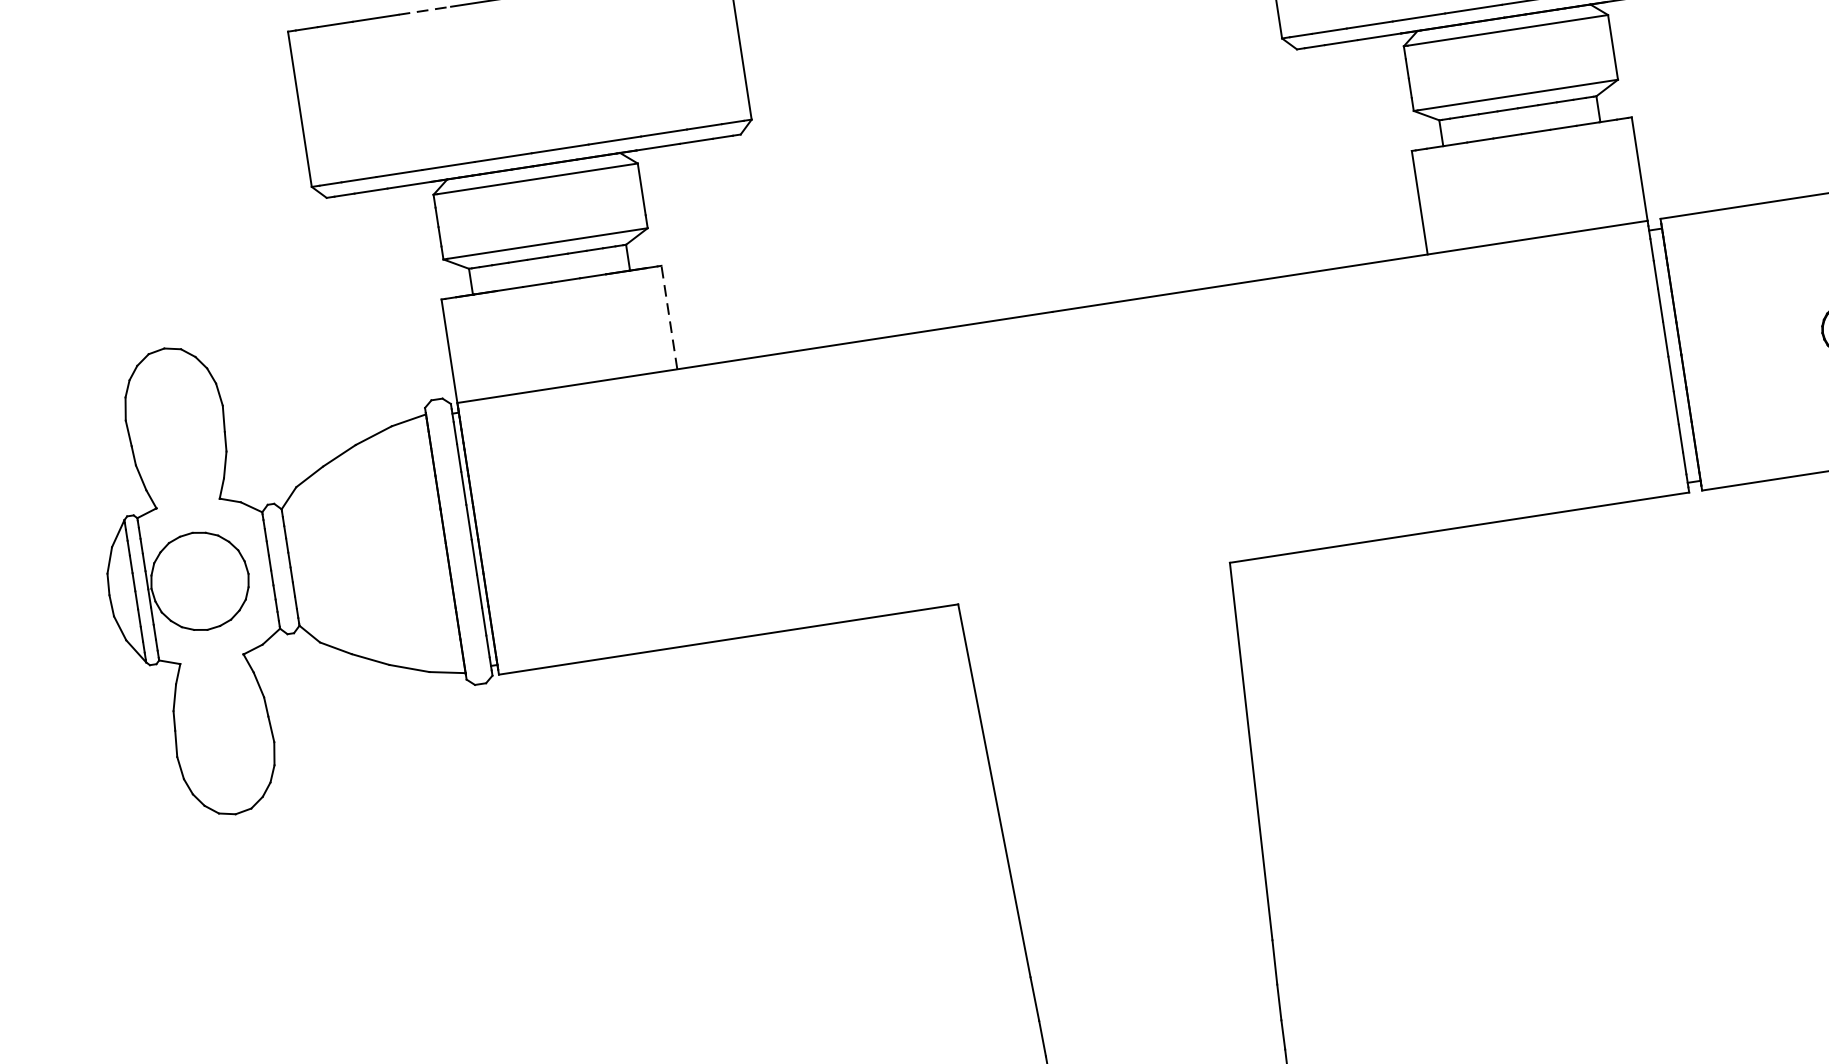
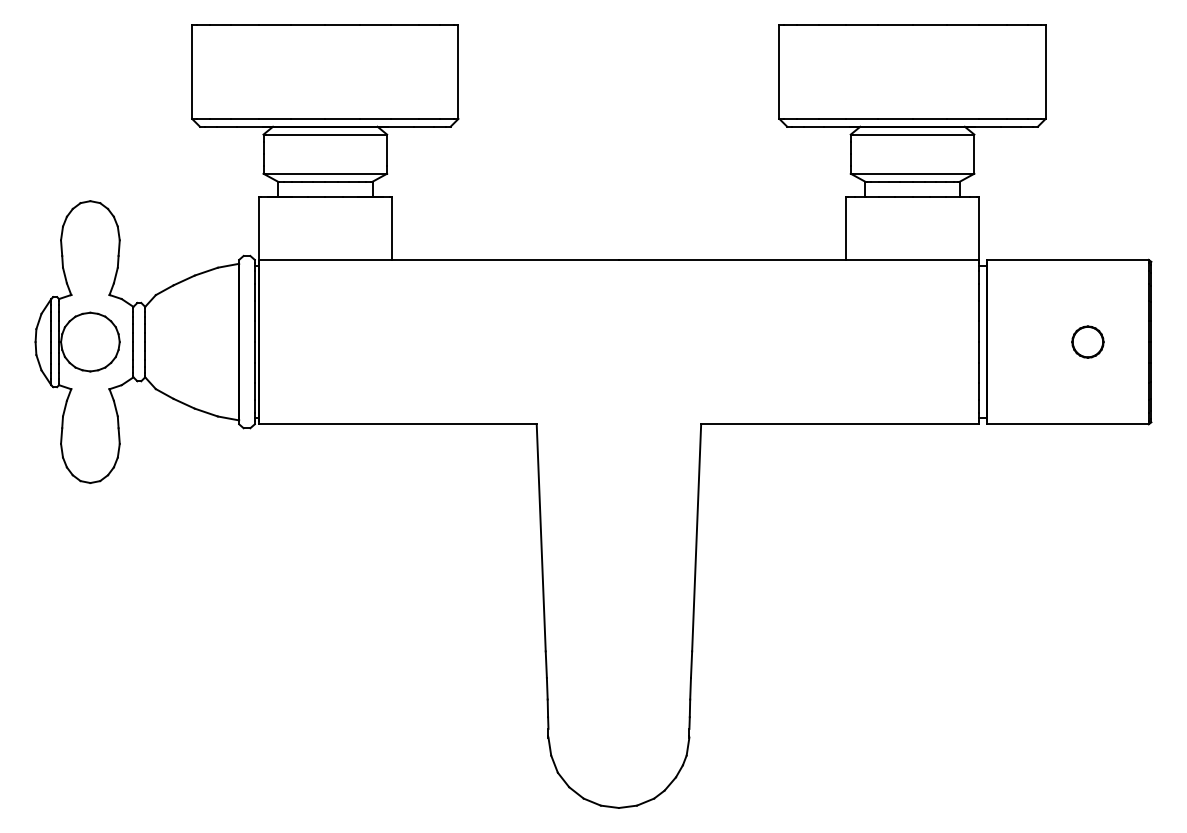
line: (425, 9) -> (275, 24), dashed -> solid
line: (668, 317) -> (391, 228), dashed -> solid

